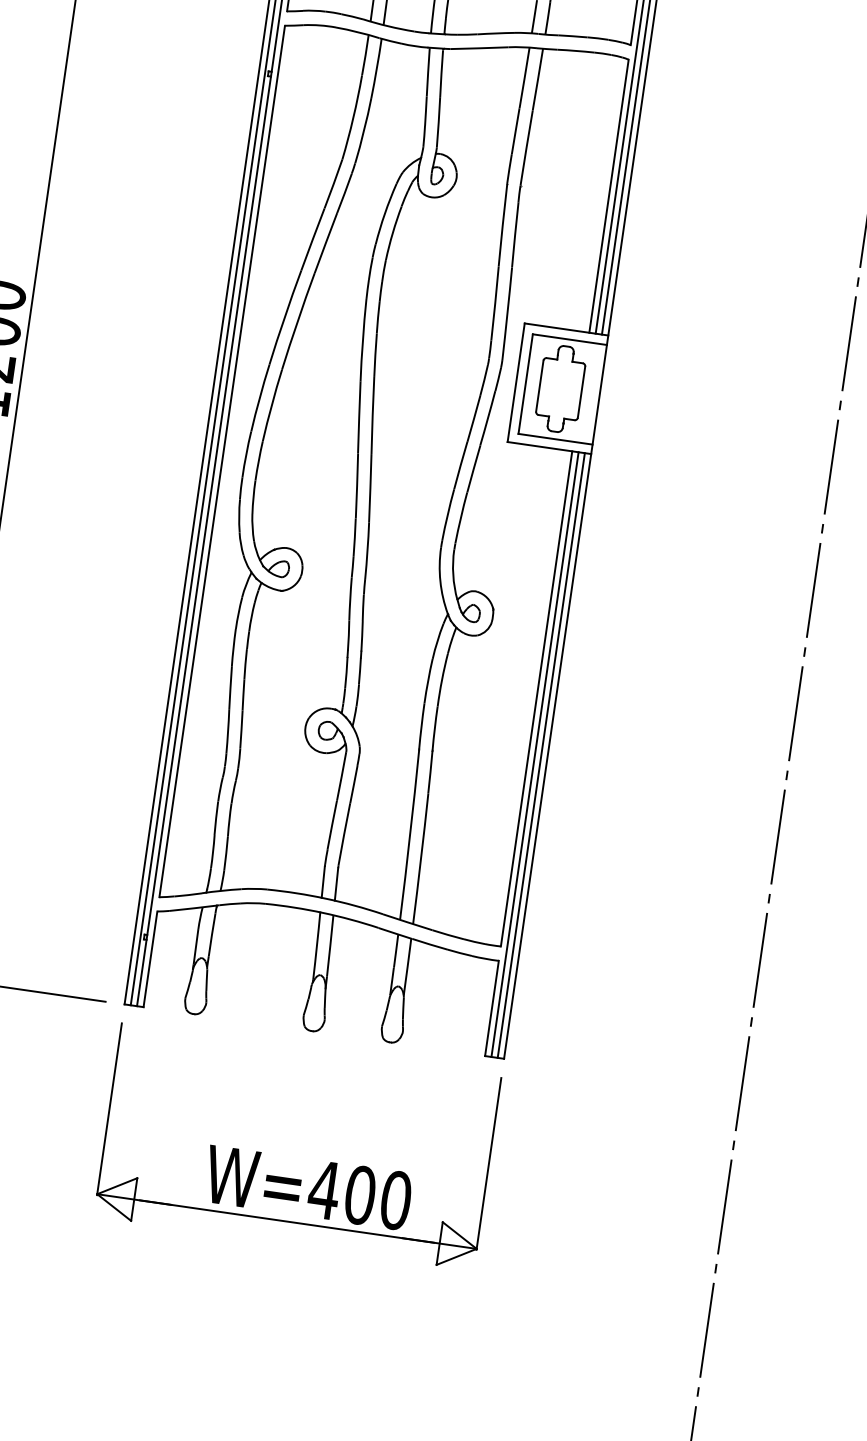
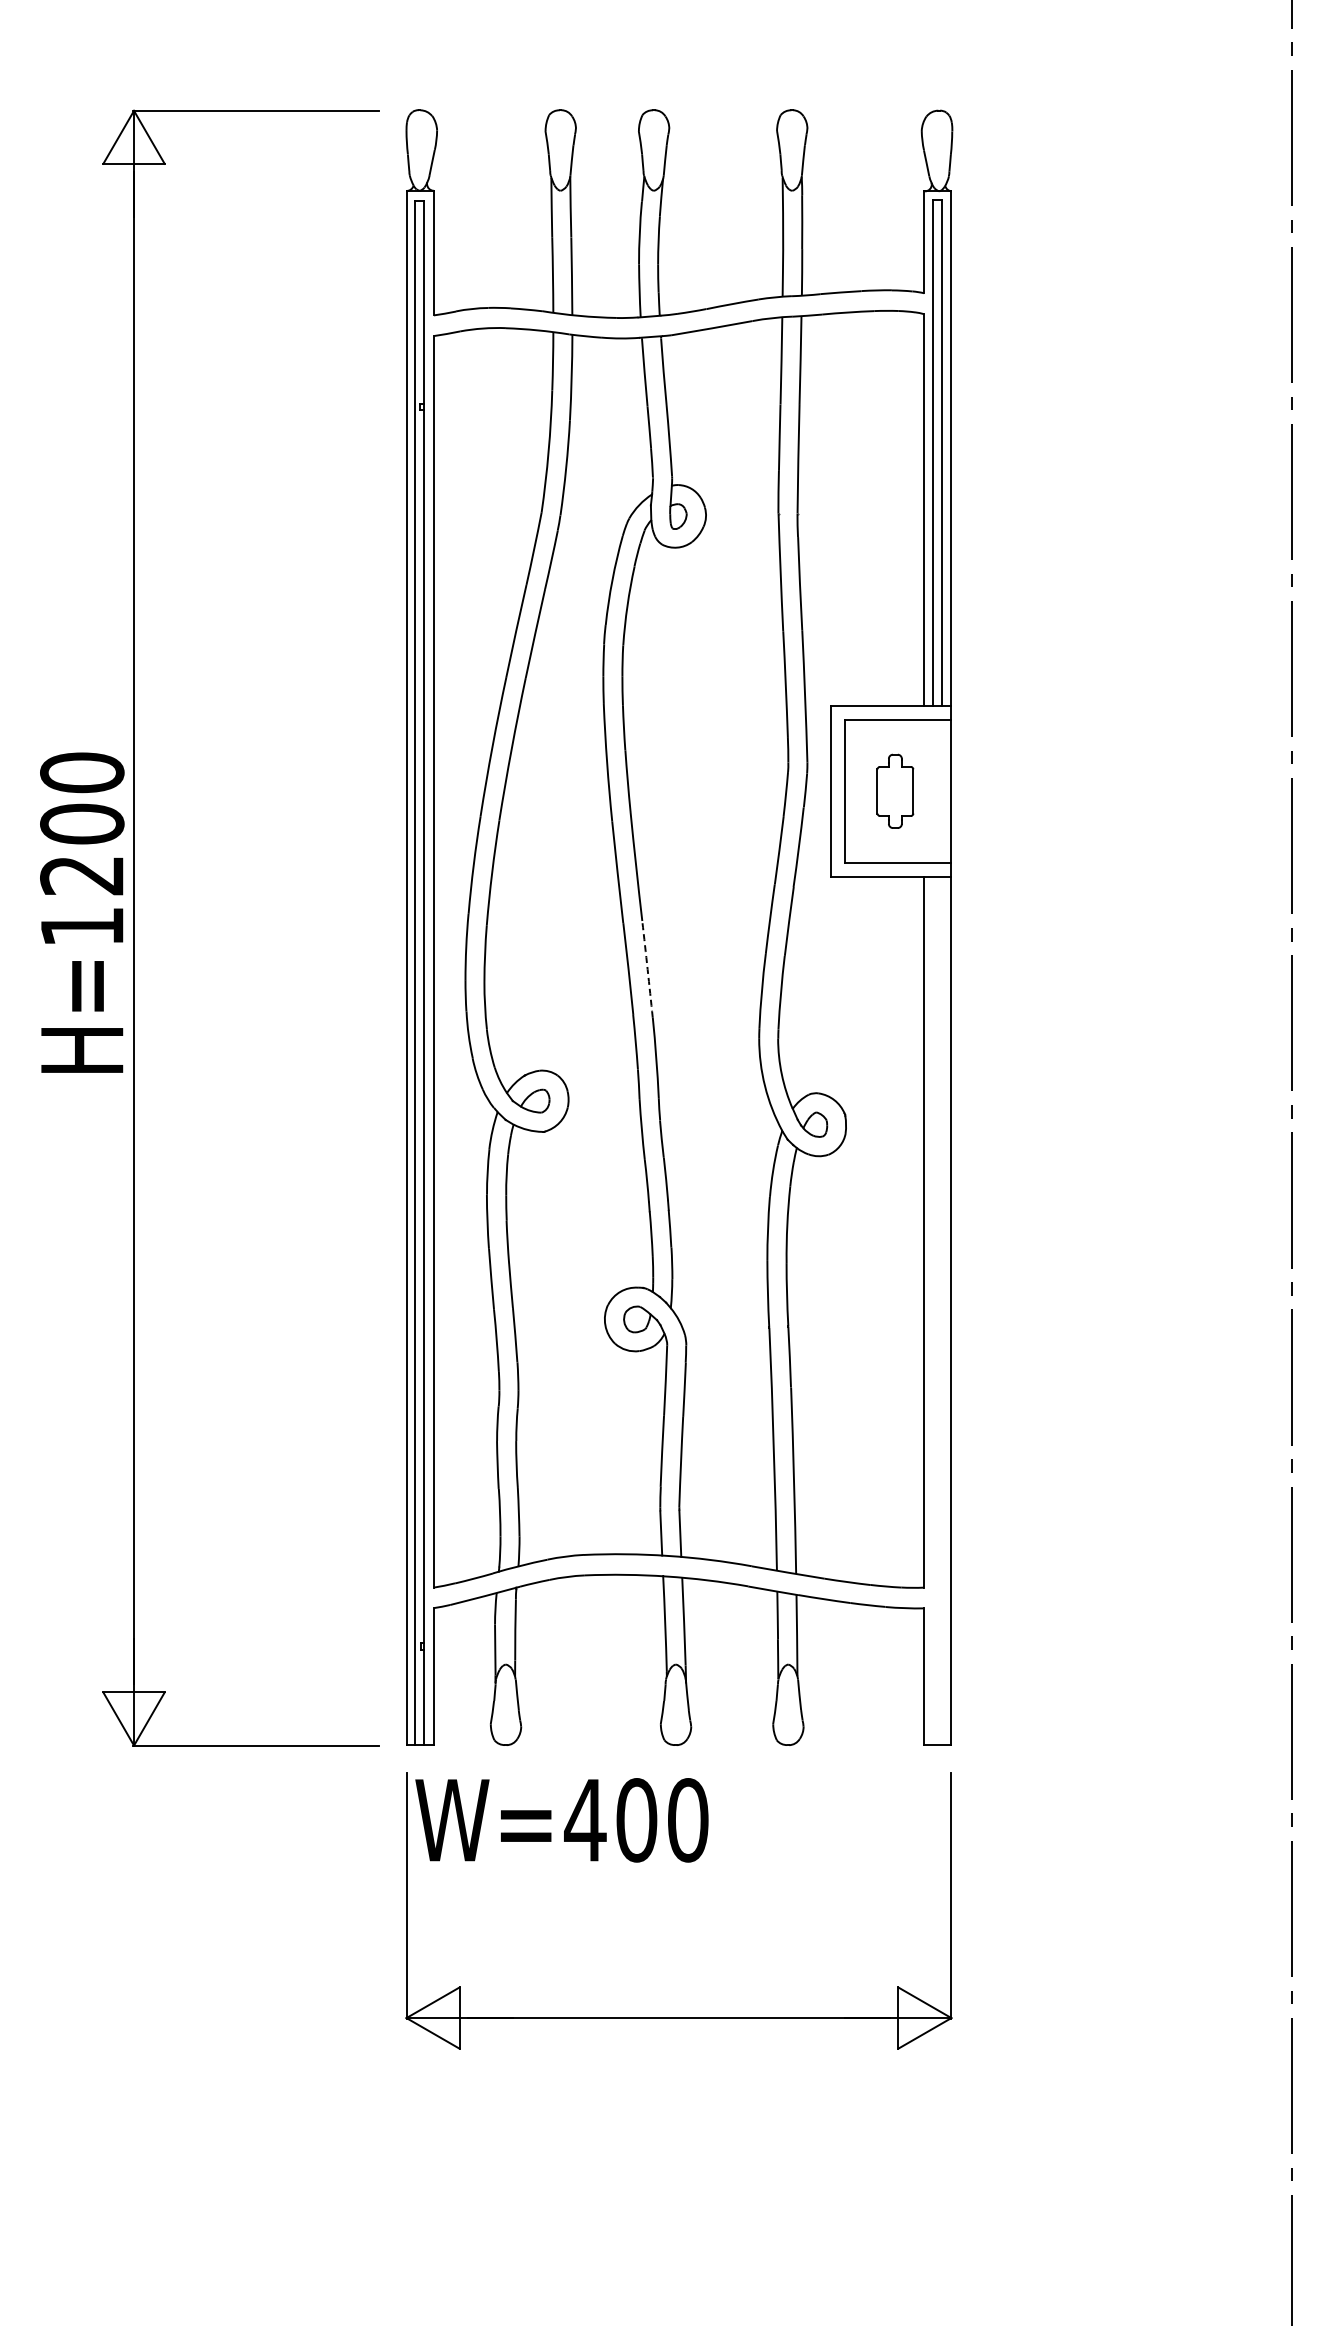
part: (560, 389) -> (895, 791), size x0.6
arc: (370, 488) -> (647, 969), solid -> dashed
line: (535, 754) -> (933, 1310), removed
line: (541, 755) -> (942, 1310), removed
text: (307, 1187) -> (561, 1820), moved

